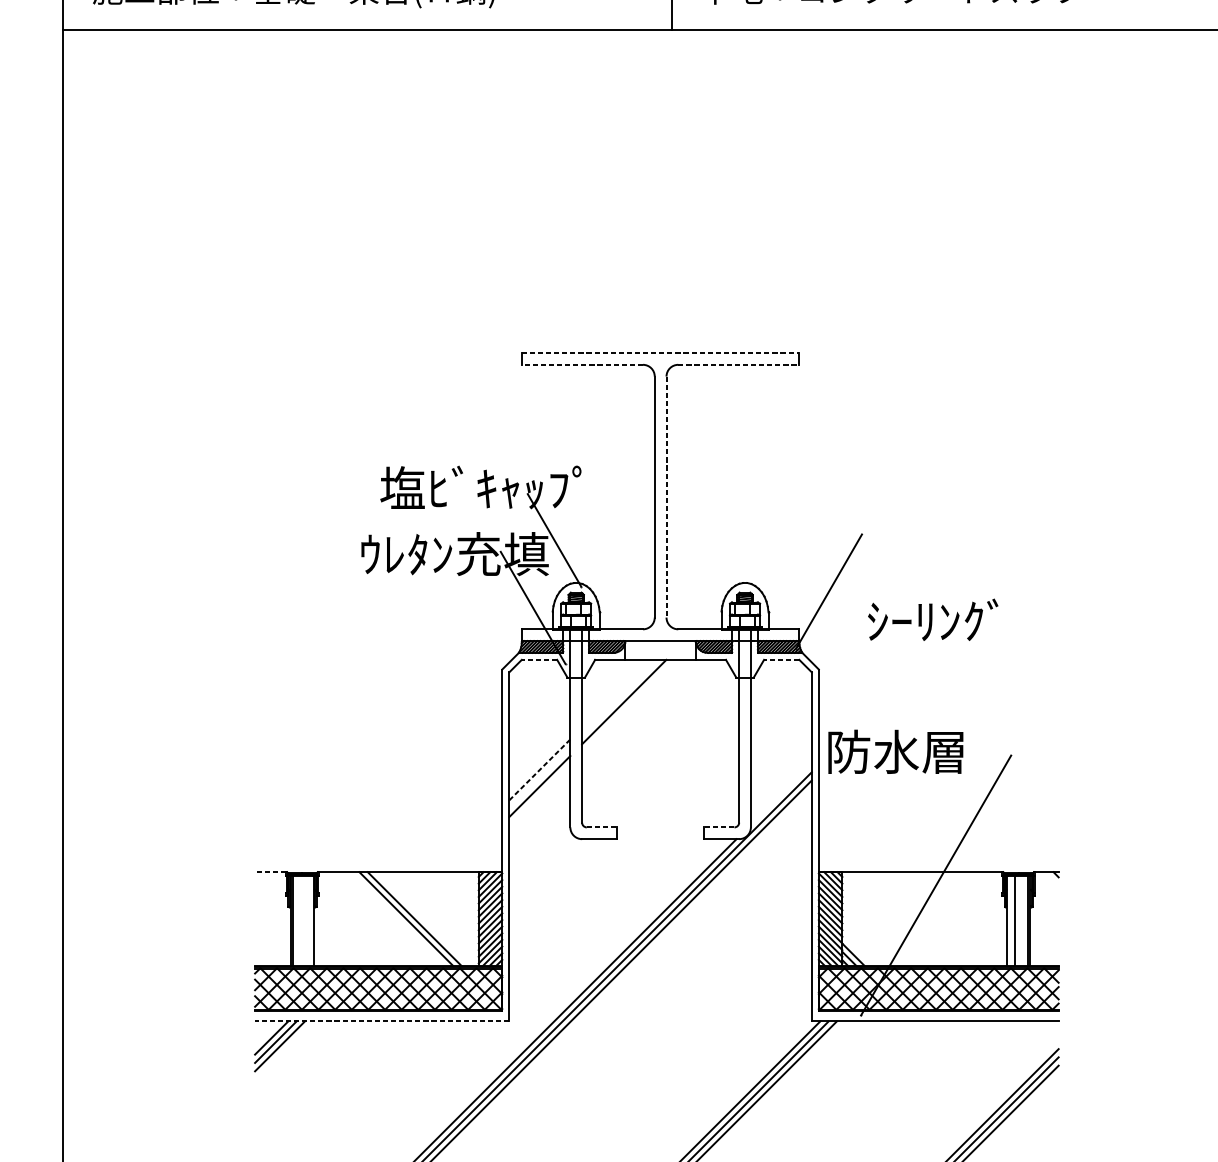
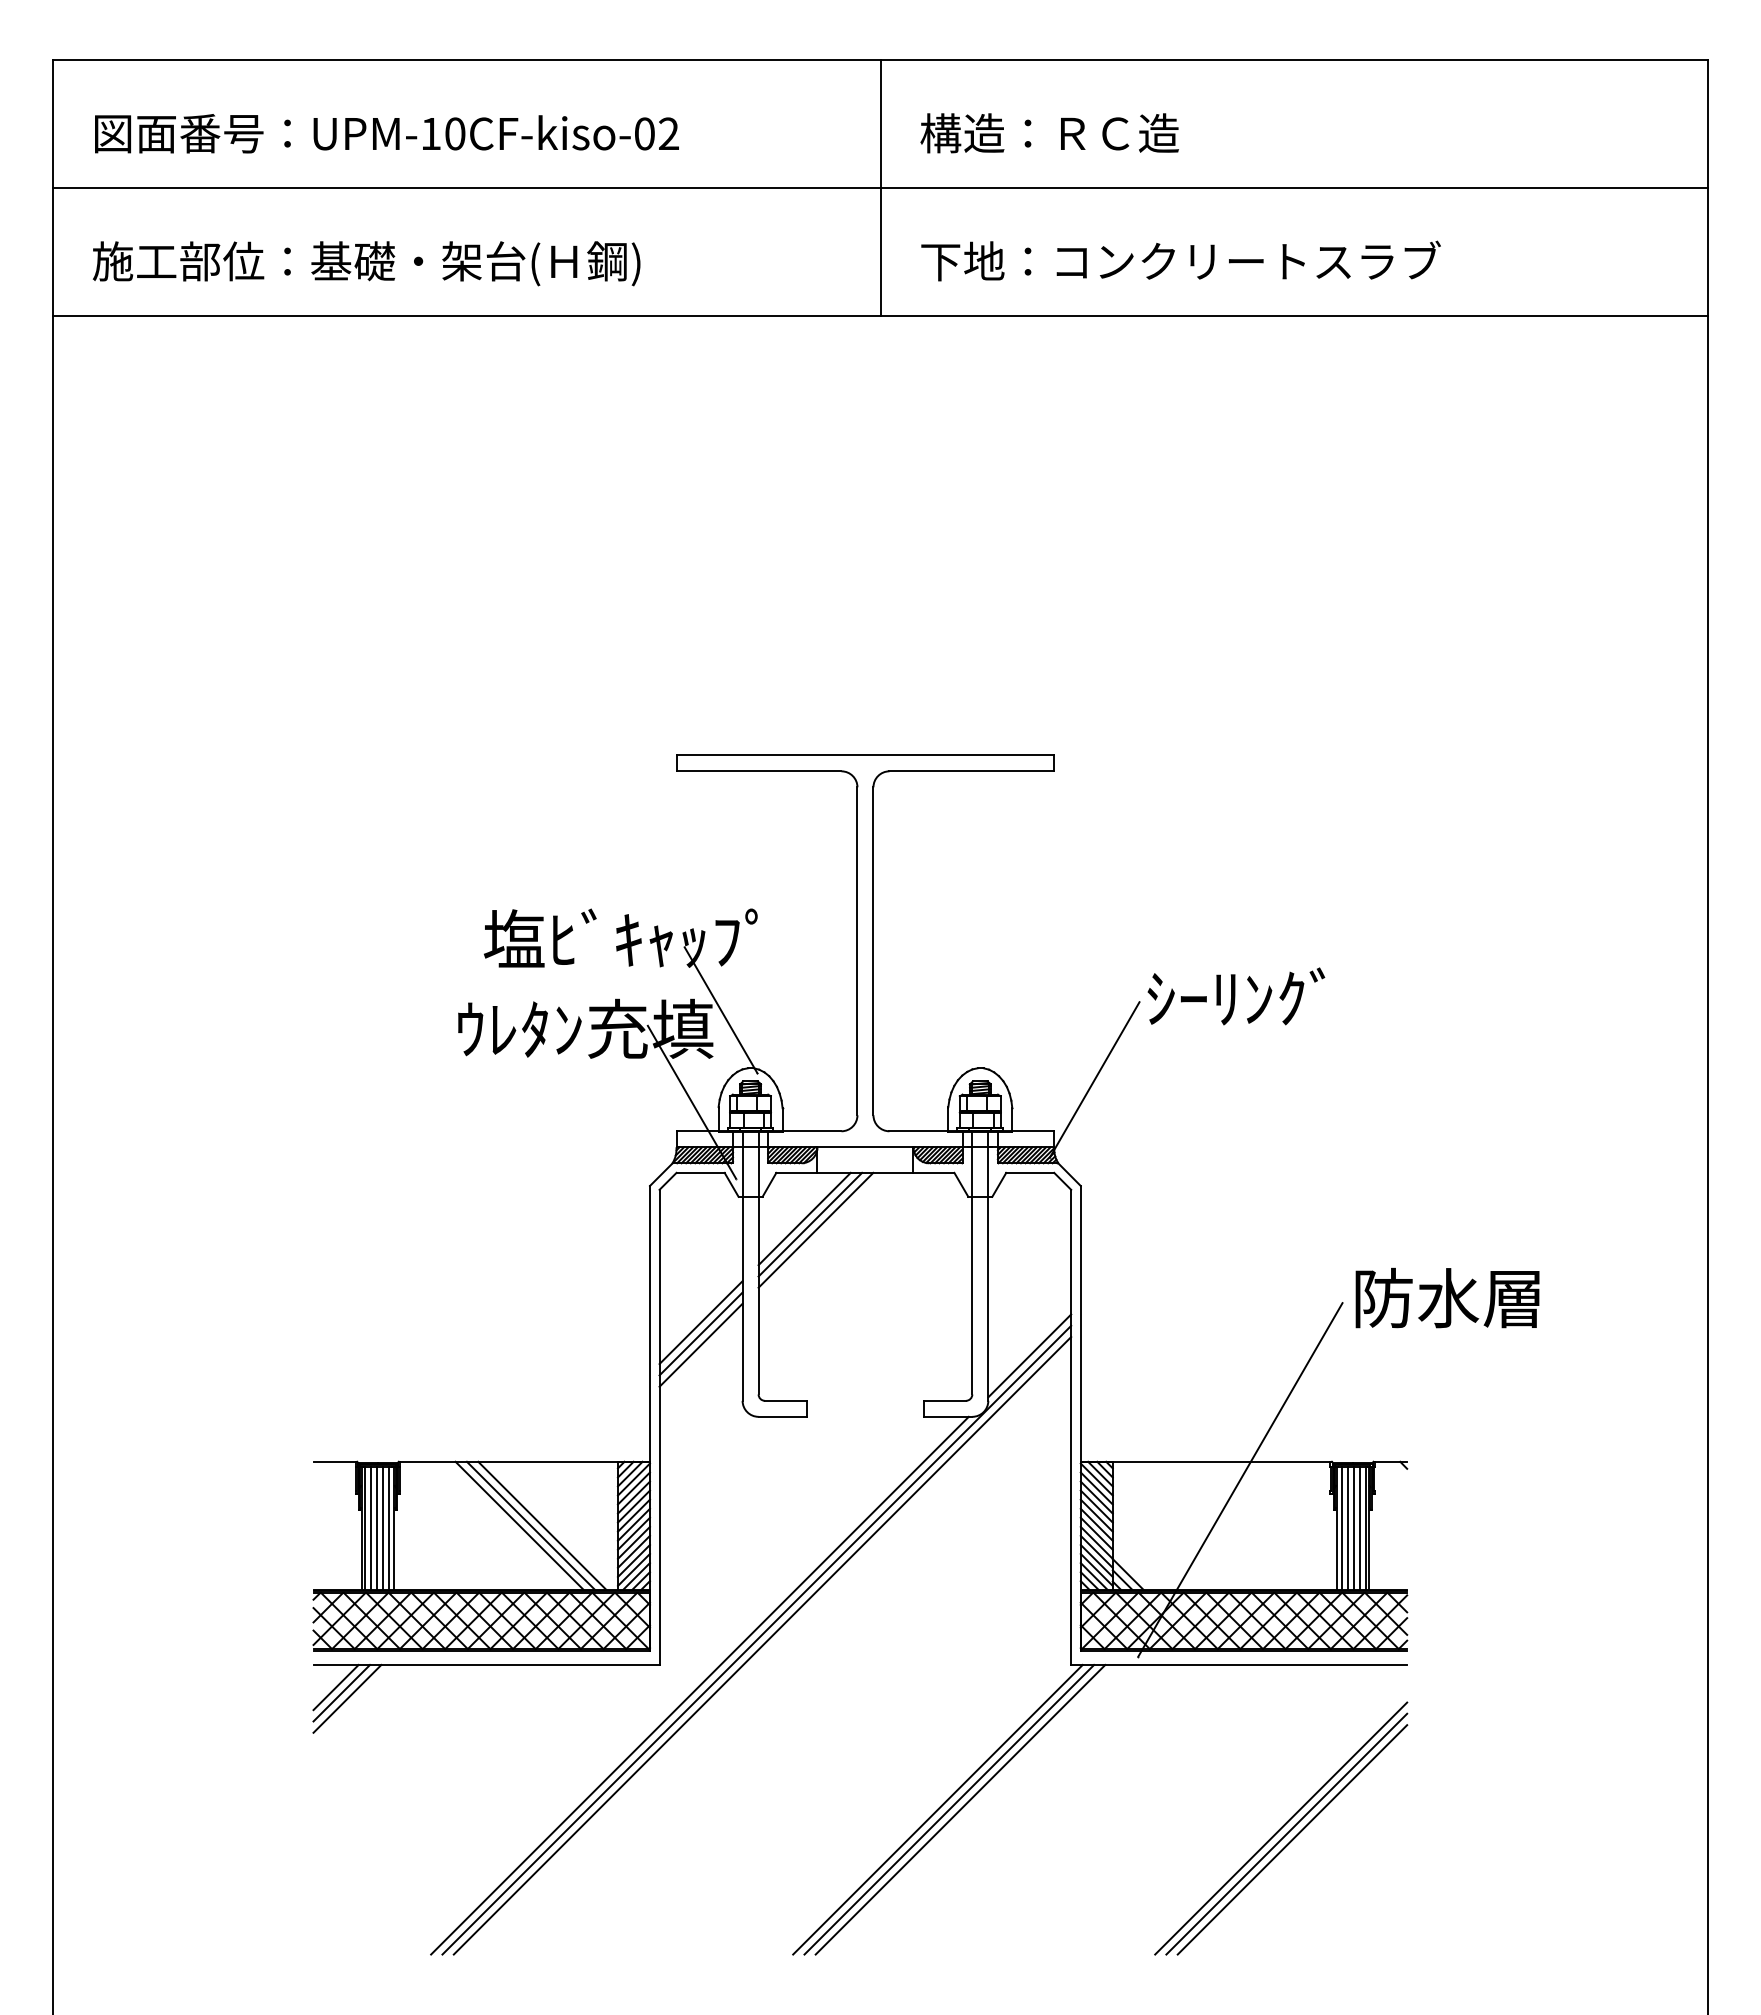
line: (660, 353) -> (865, 755), dashed -> solid
line: (582, 364) -> (758, 771), dashed -> solid
line: (739, 364) -> (972, 771), dashed -> solid
line: (666, 497) -> (873, 951), dashed -> solid
text: (933, 619) -> (1236, 996), moved
line: (539, 659) -> (700, 1172), dashed -> solid
line: (781, 659) -> (1030, 1172), dashed -> solid
line: (615, 693) -> (804, 1218), added
line: (620, 697) -> (810, 1224), added
text: (895, 751) -> (1447, 1297), moved
line: (540, 769) -> (701, 1322), dashed -> solid
line: (539, 777) -> (700, 1333), added
line: (781, 794) -> (1029, 1355), added
line: (601, 827) -> (785, 1400), dashed -> solid
line: (719, 827) -> (945, 1400), dashed -> solid
line: (270, 871) -> (334, 1461), dashed -> solid
line: (423, 918) -> (542, 1525), added
line: (296, 921) -> (370, 1528), added
line: (301, 921) -> (376, 1528), added
line: (305, 921) -> (382, 1528), added
line: (310, 921) -> (388, 1528), added
line: (1010, 921) -> (1341, 1528), added
line: (1019, 921) -> (1353, 1528), added
line: (1023, 921) -> (1359, 1528), added
line: (382, 1021) -> (486, 1664), dashed -> solid

